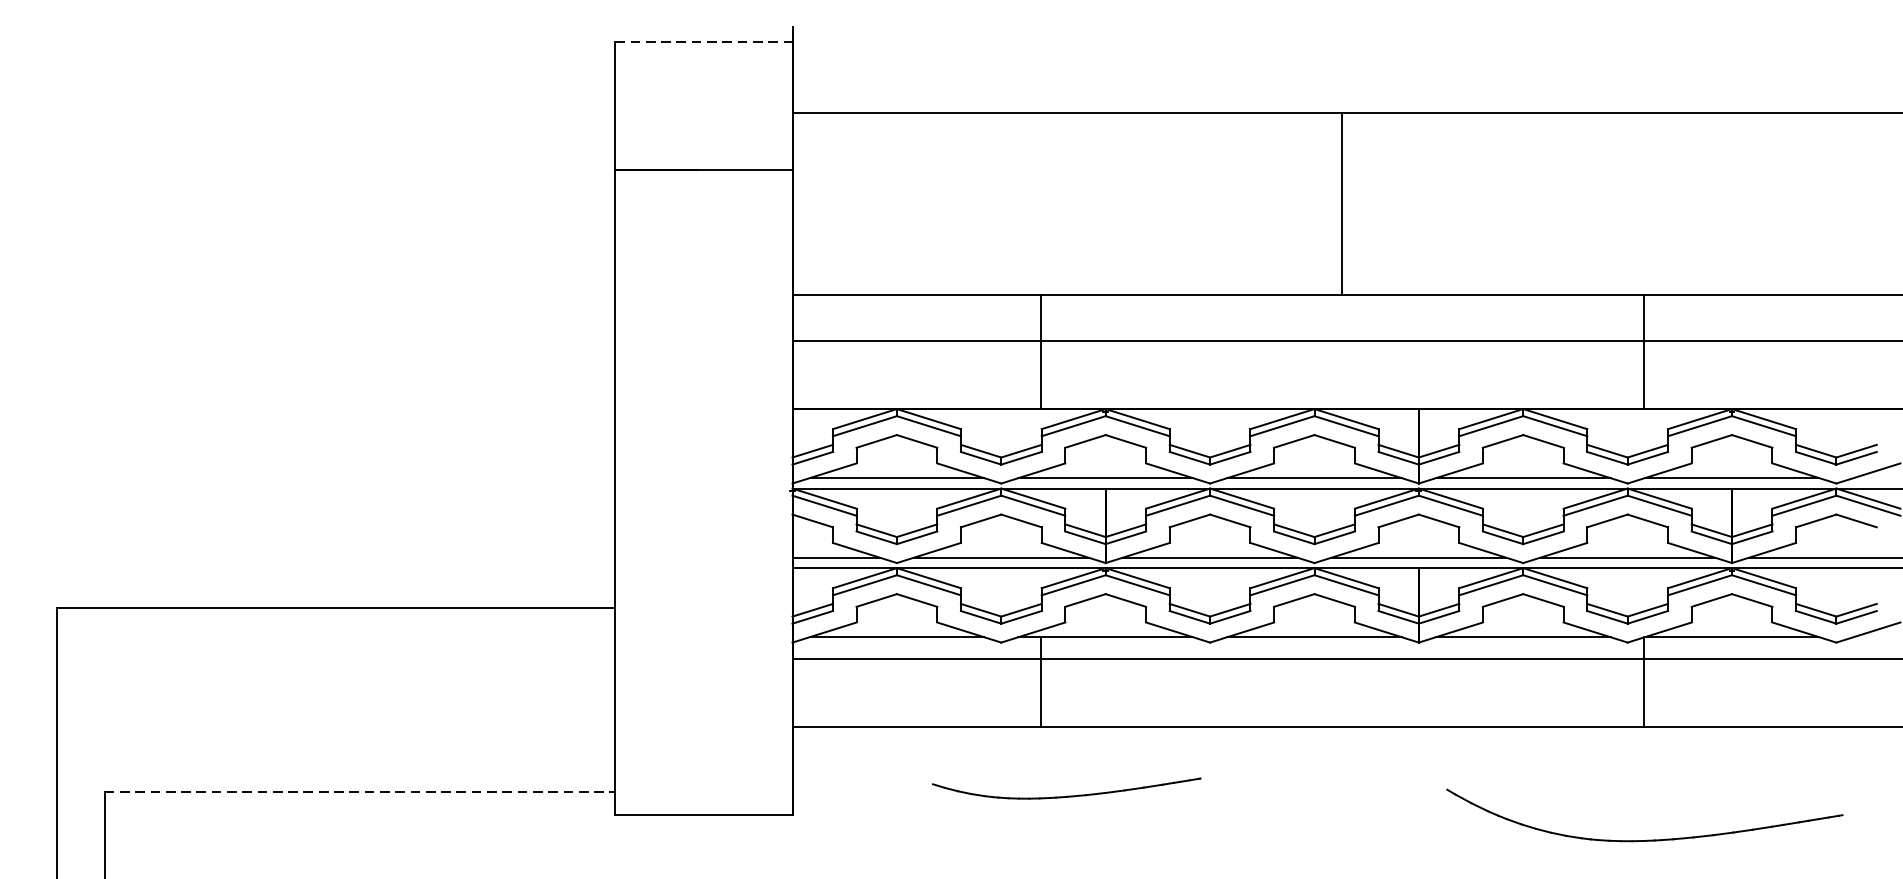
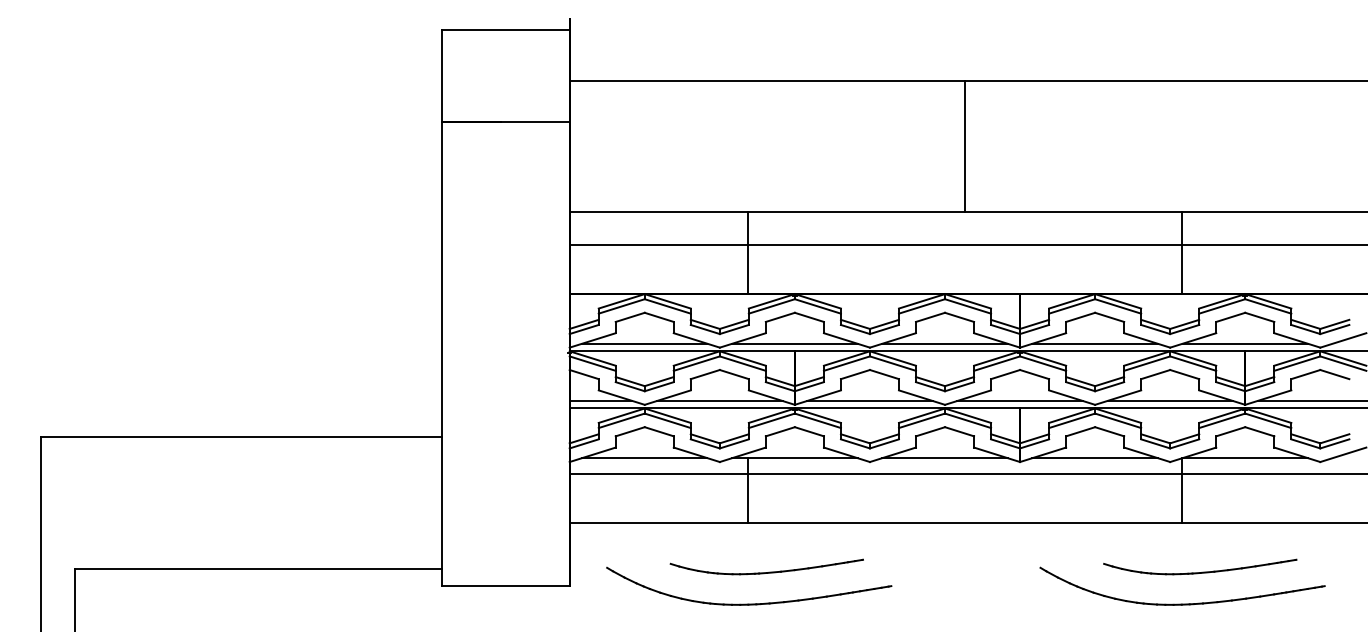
line: (703, 42) -> (505, 30), dashed -> solid
part: (1669, 787) -> (1200, 566), added
line: (359, 792) -> (258, 569), dashed -> solid
part: (1042, 839) -> (749, 603), added

